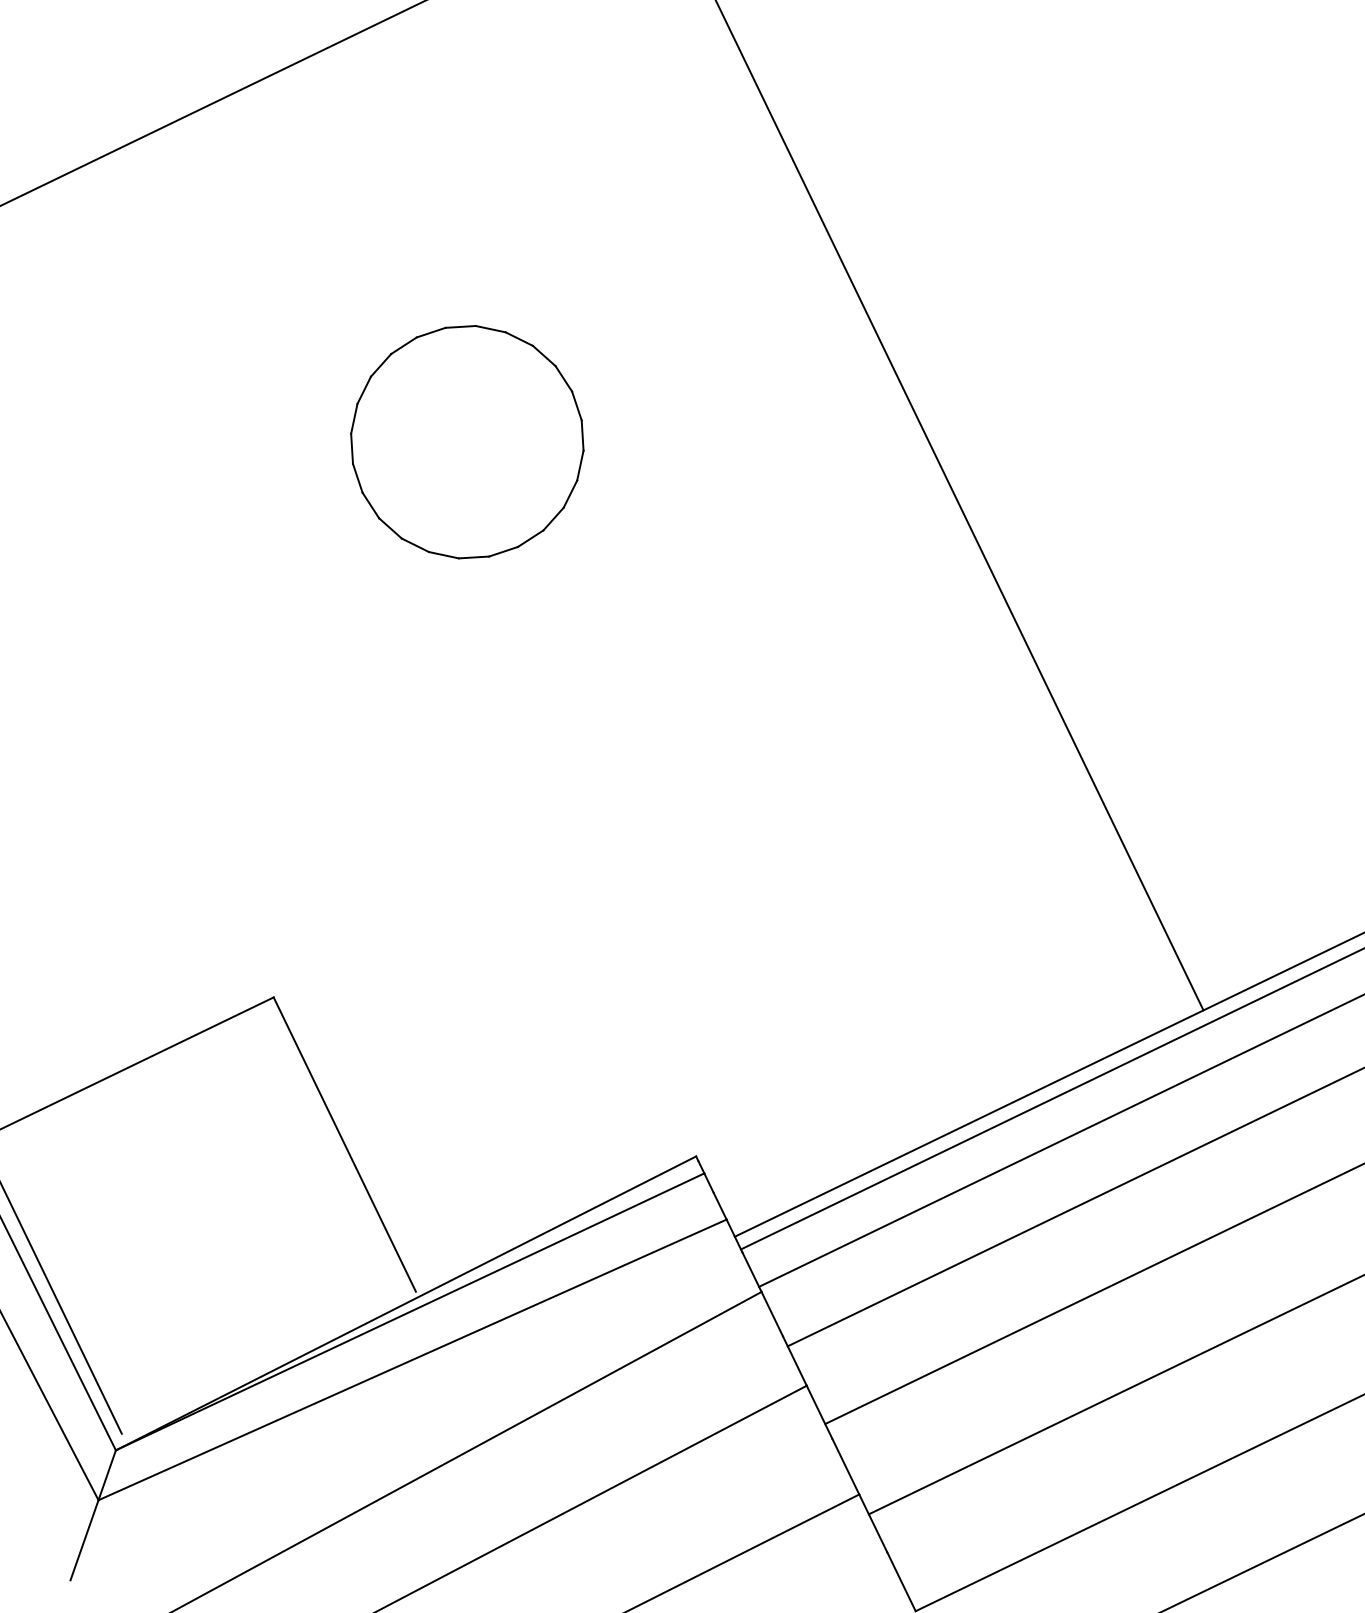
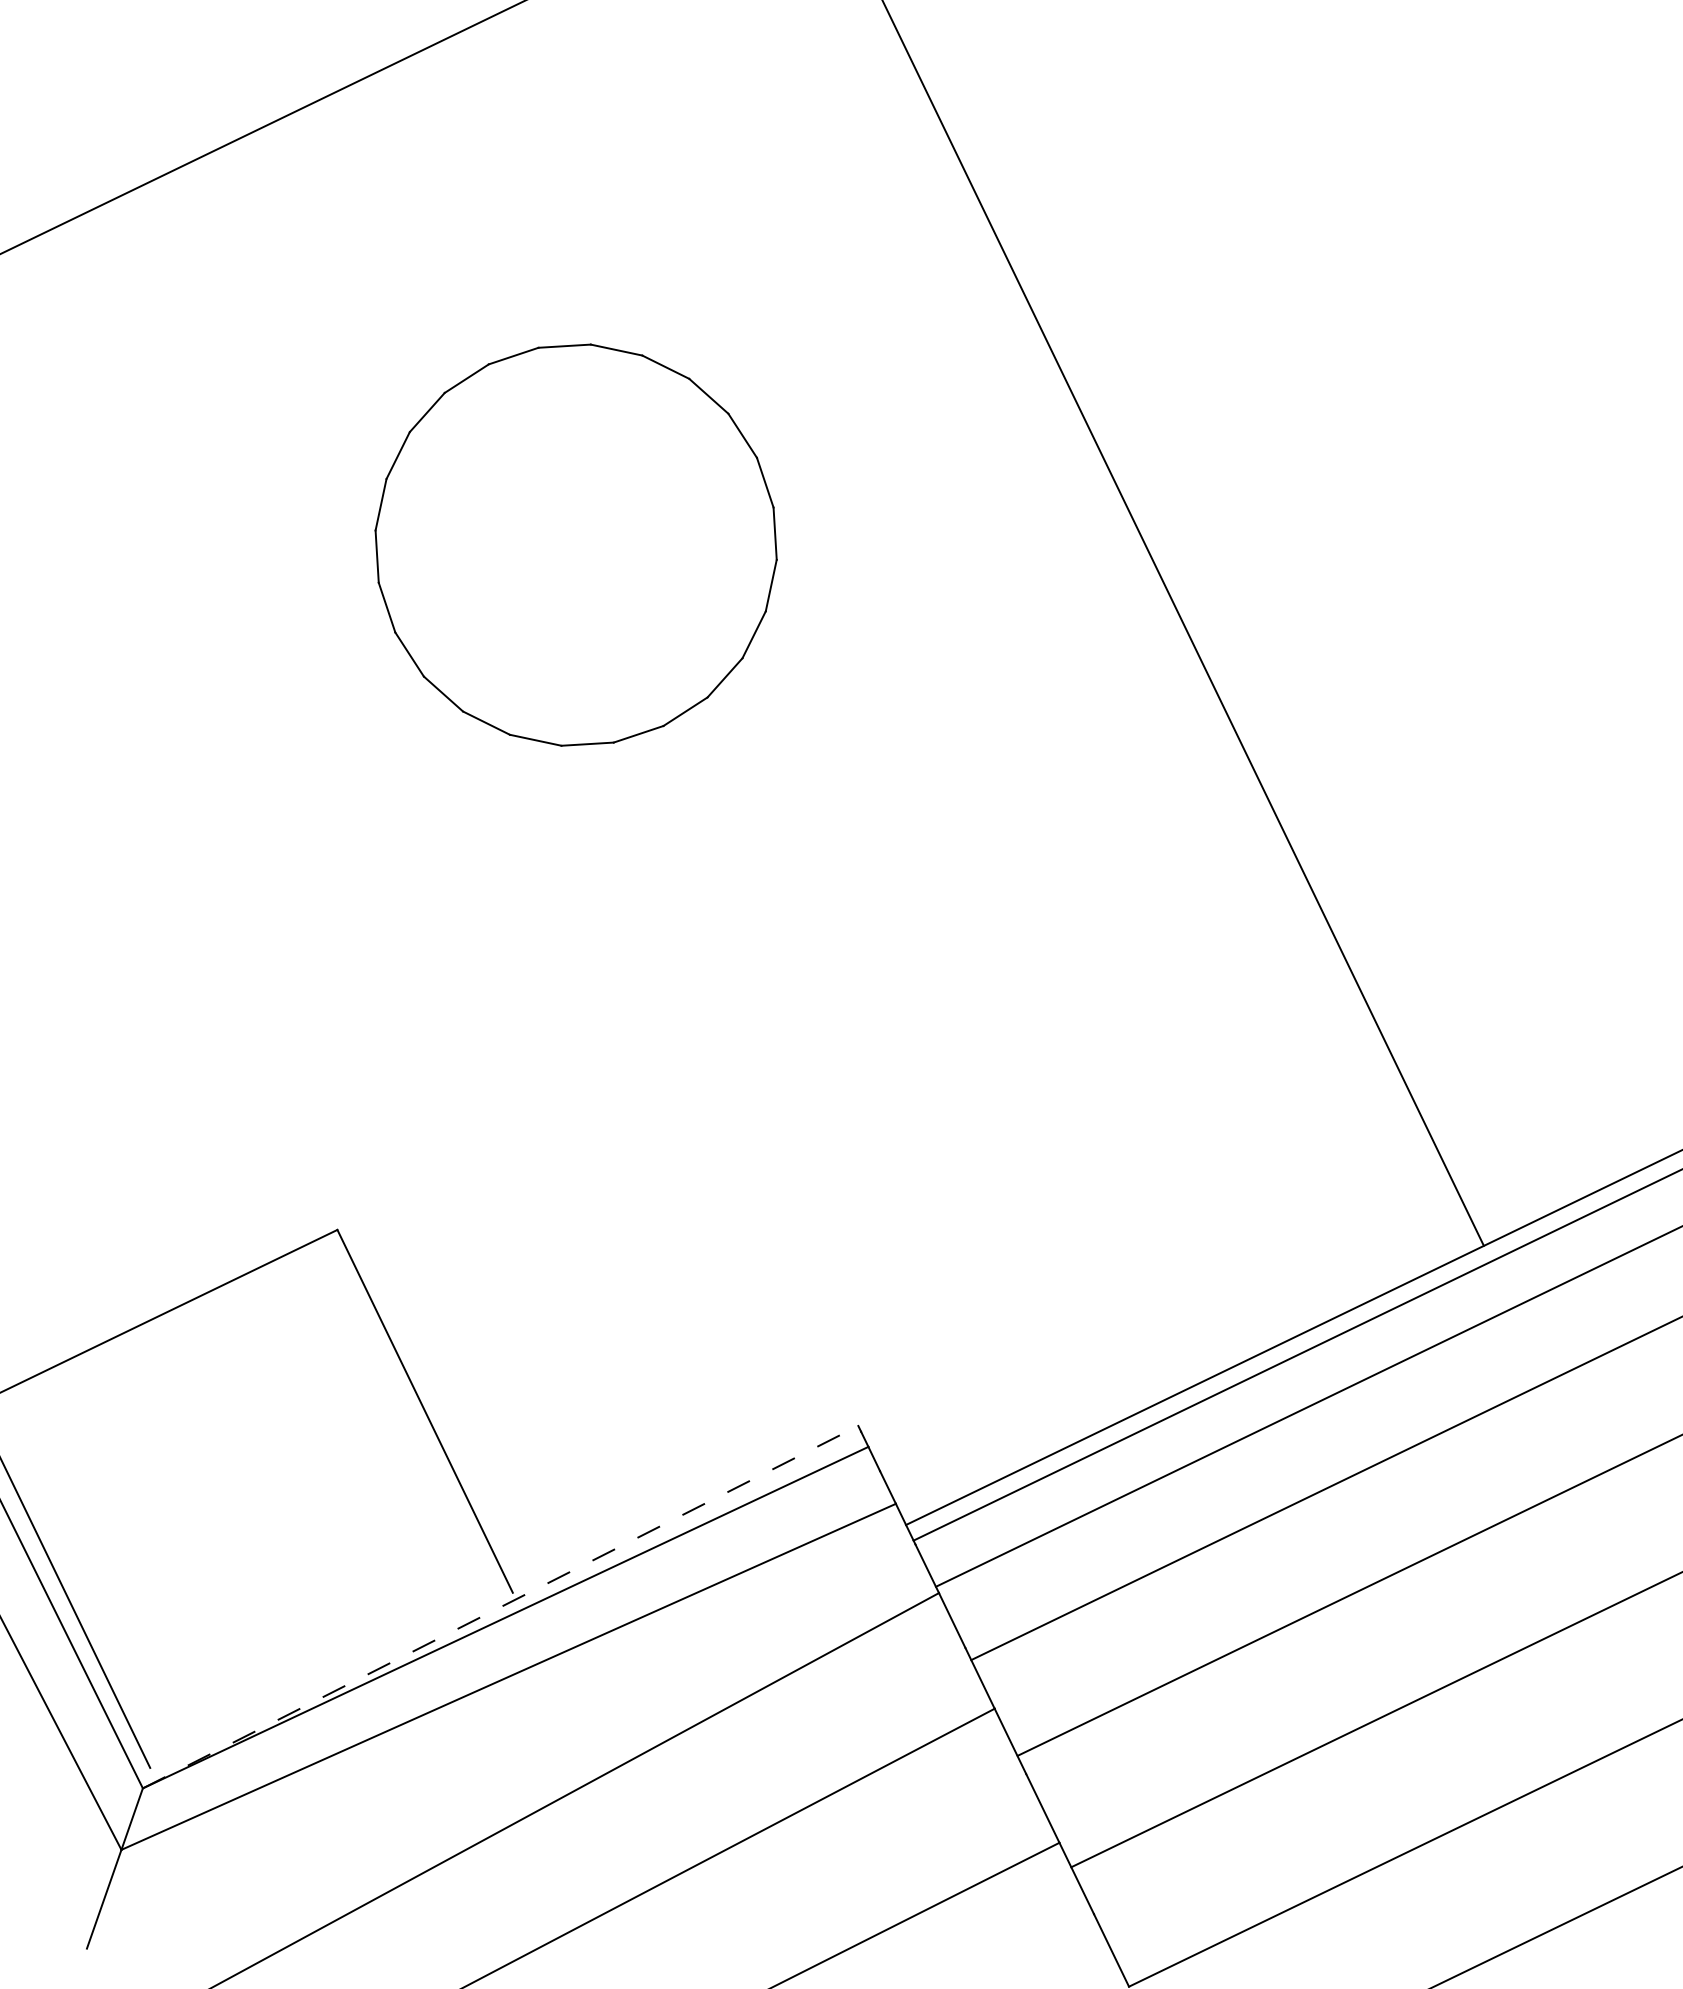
part: (467, 442) -> (576, 545), size x1.4
line: (406, 1303) -> (501, 1607), solid -> dashed

